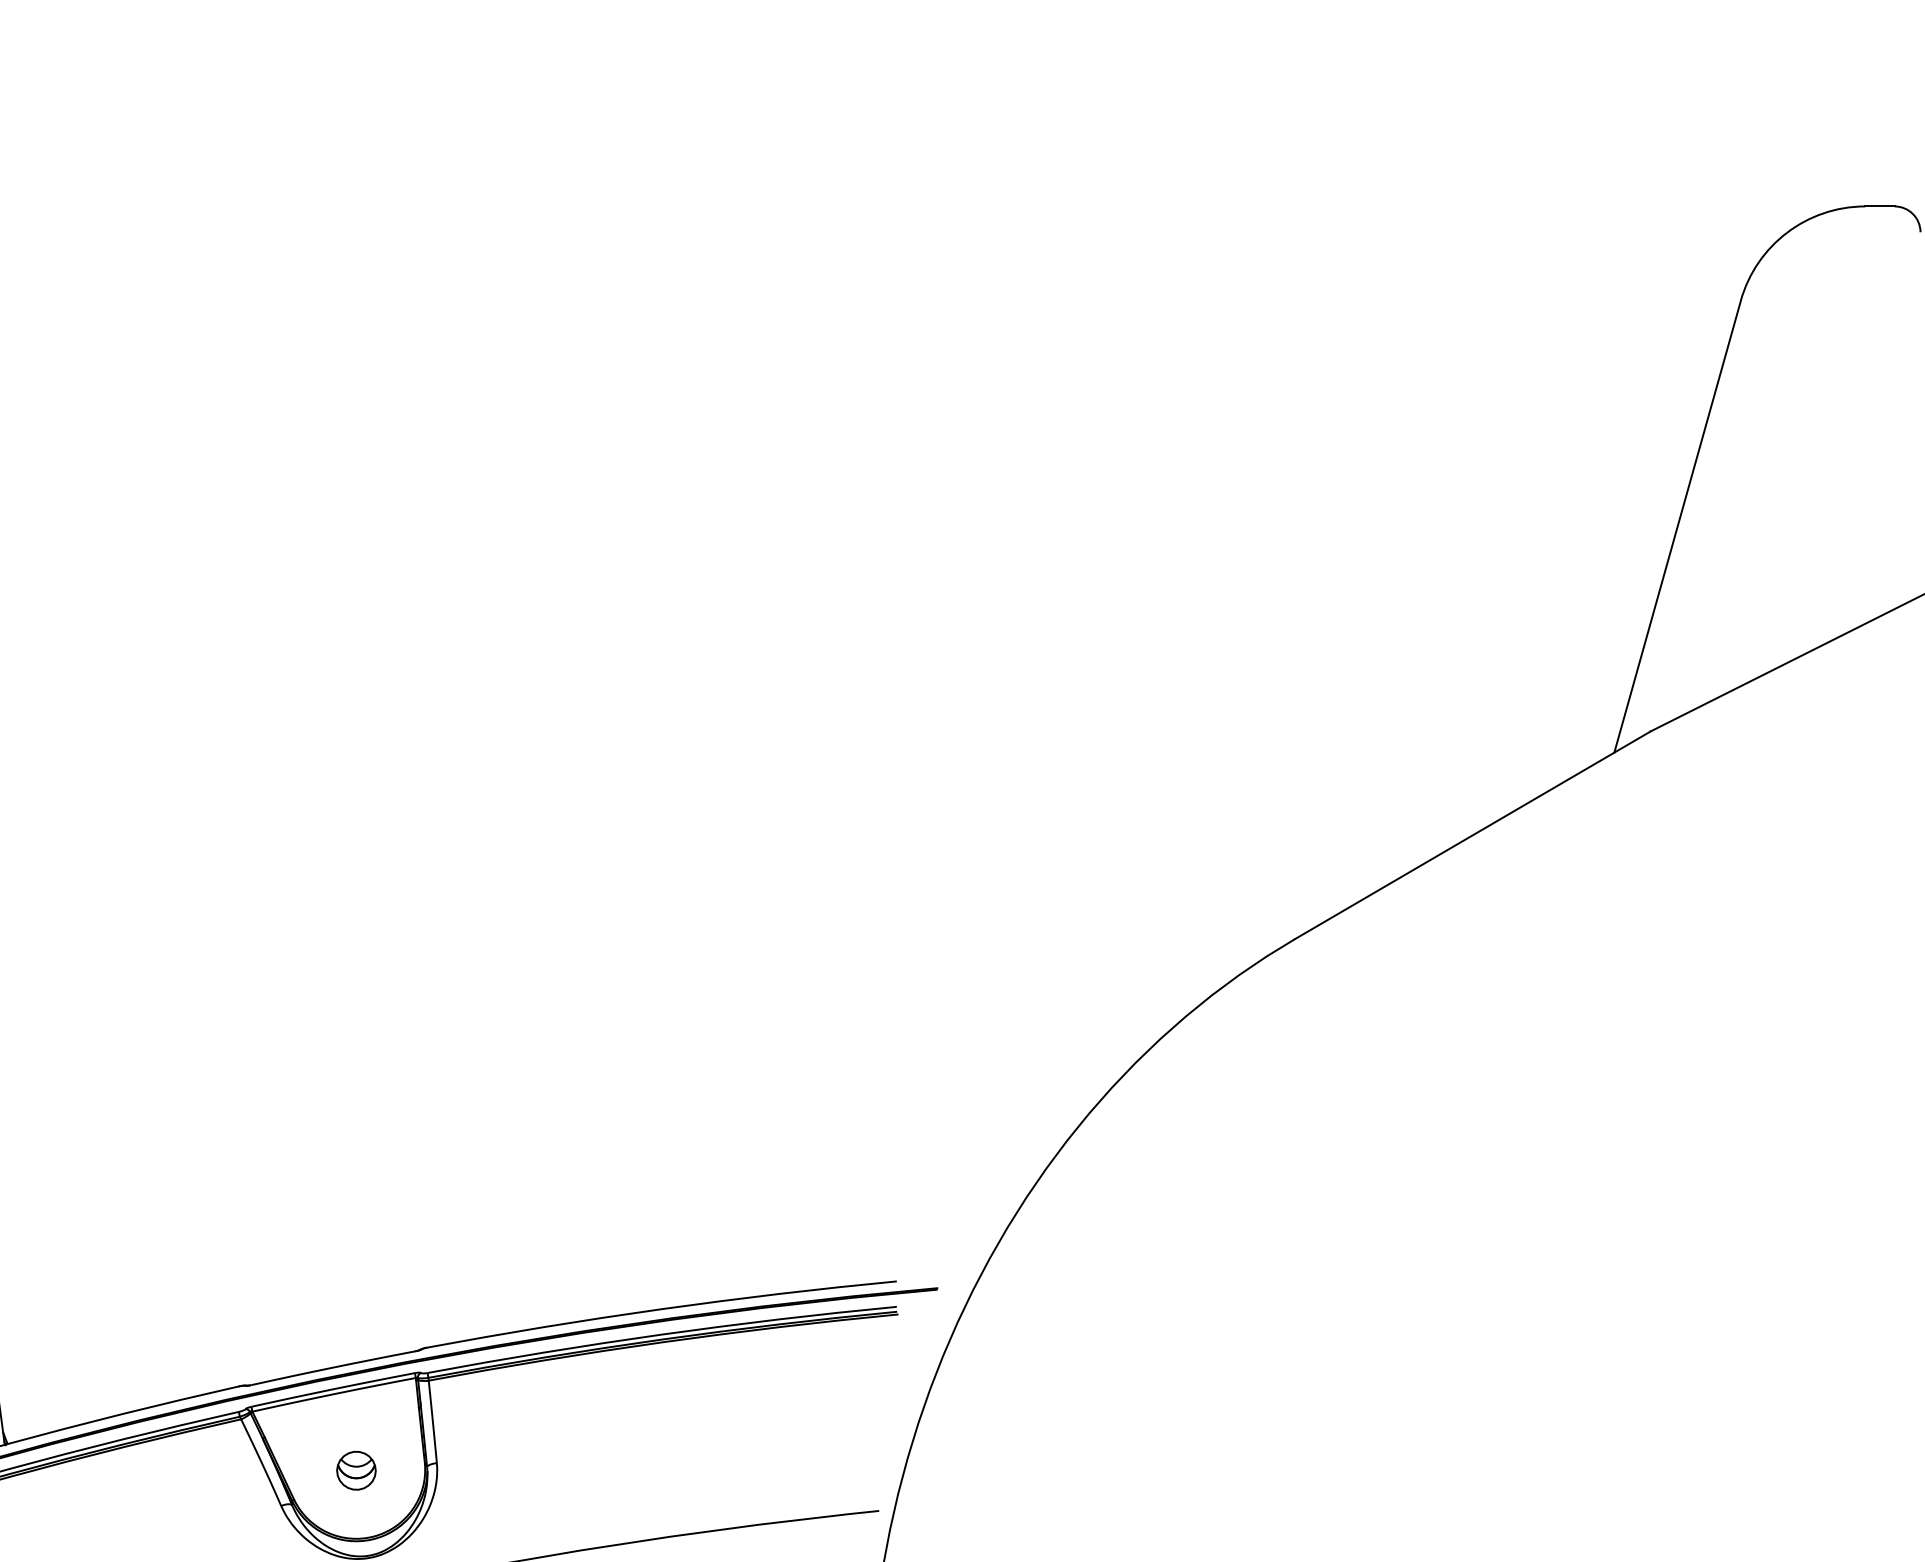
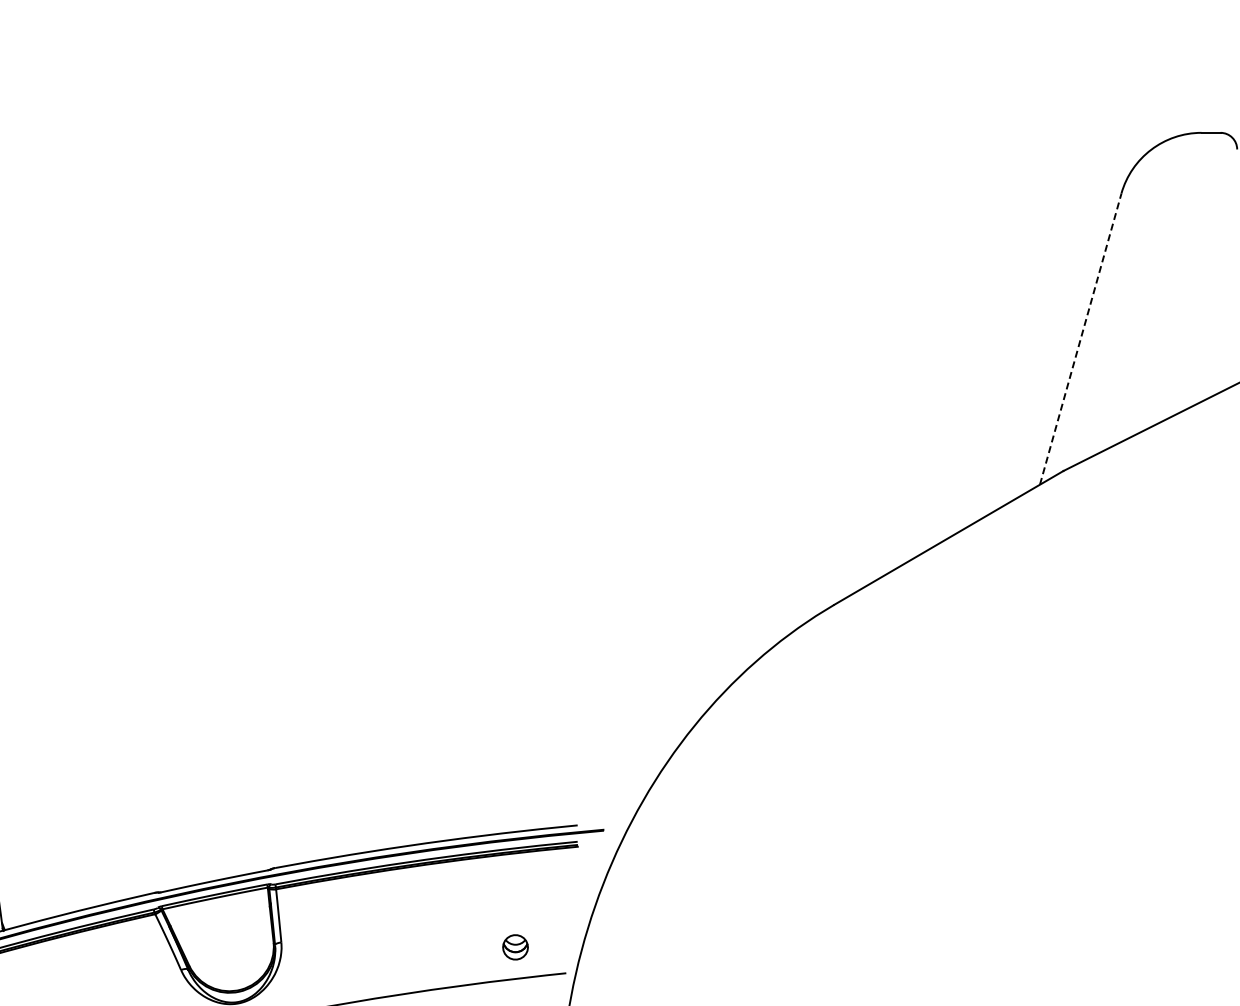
line: (1677, 525) -> (1080, 338), solid -> dashed
part: (356, 1470) -> (515, 947), moved

